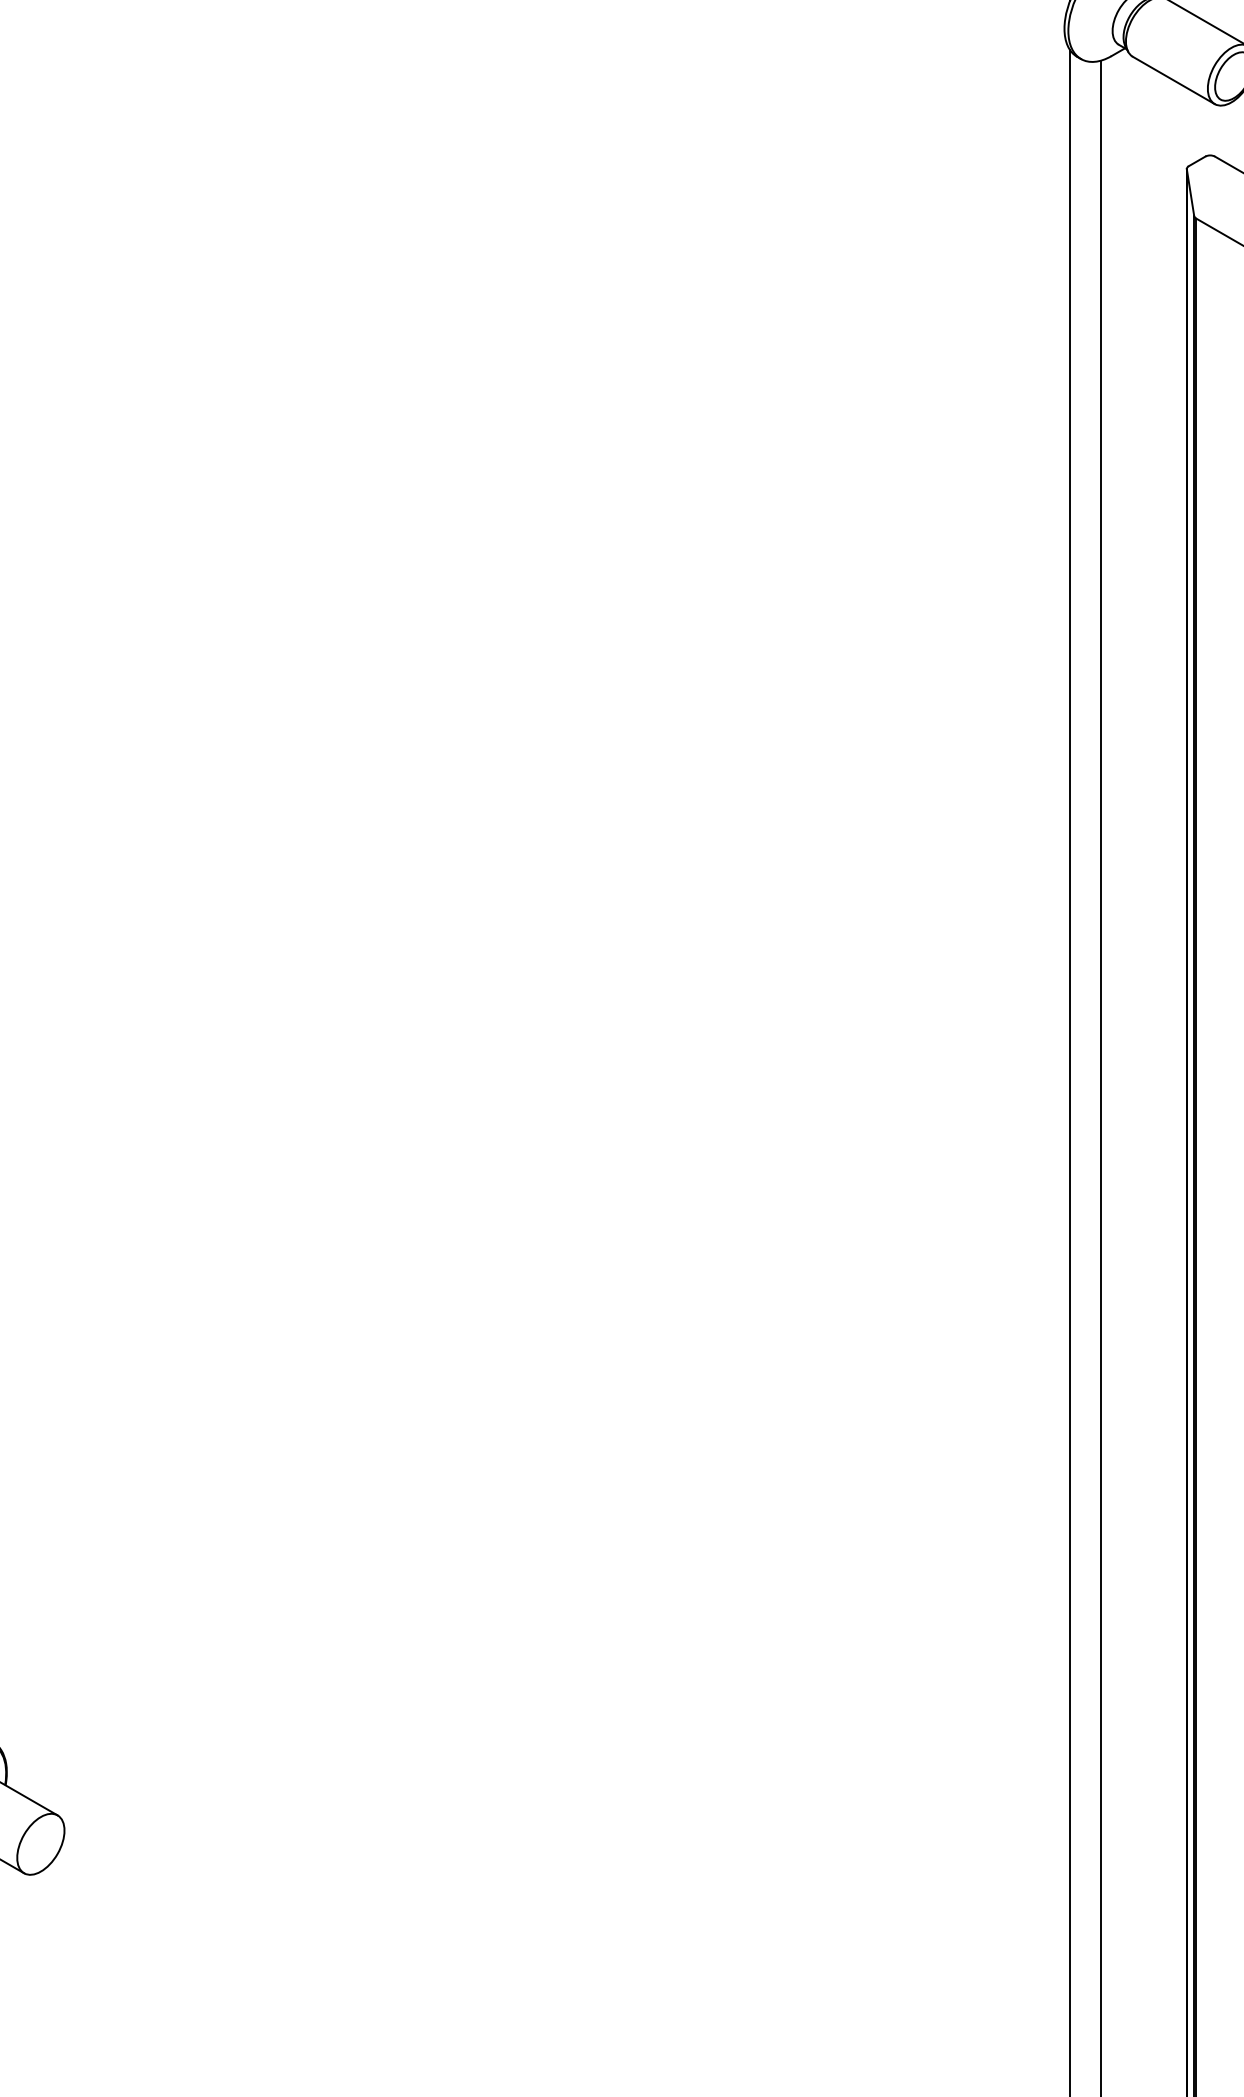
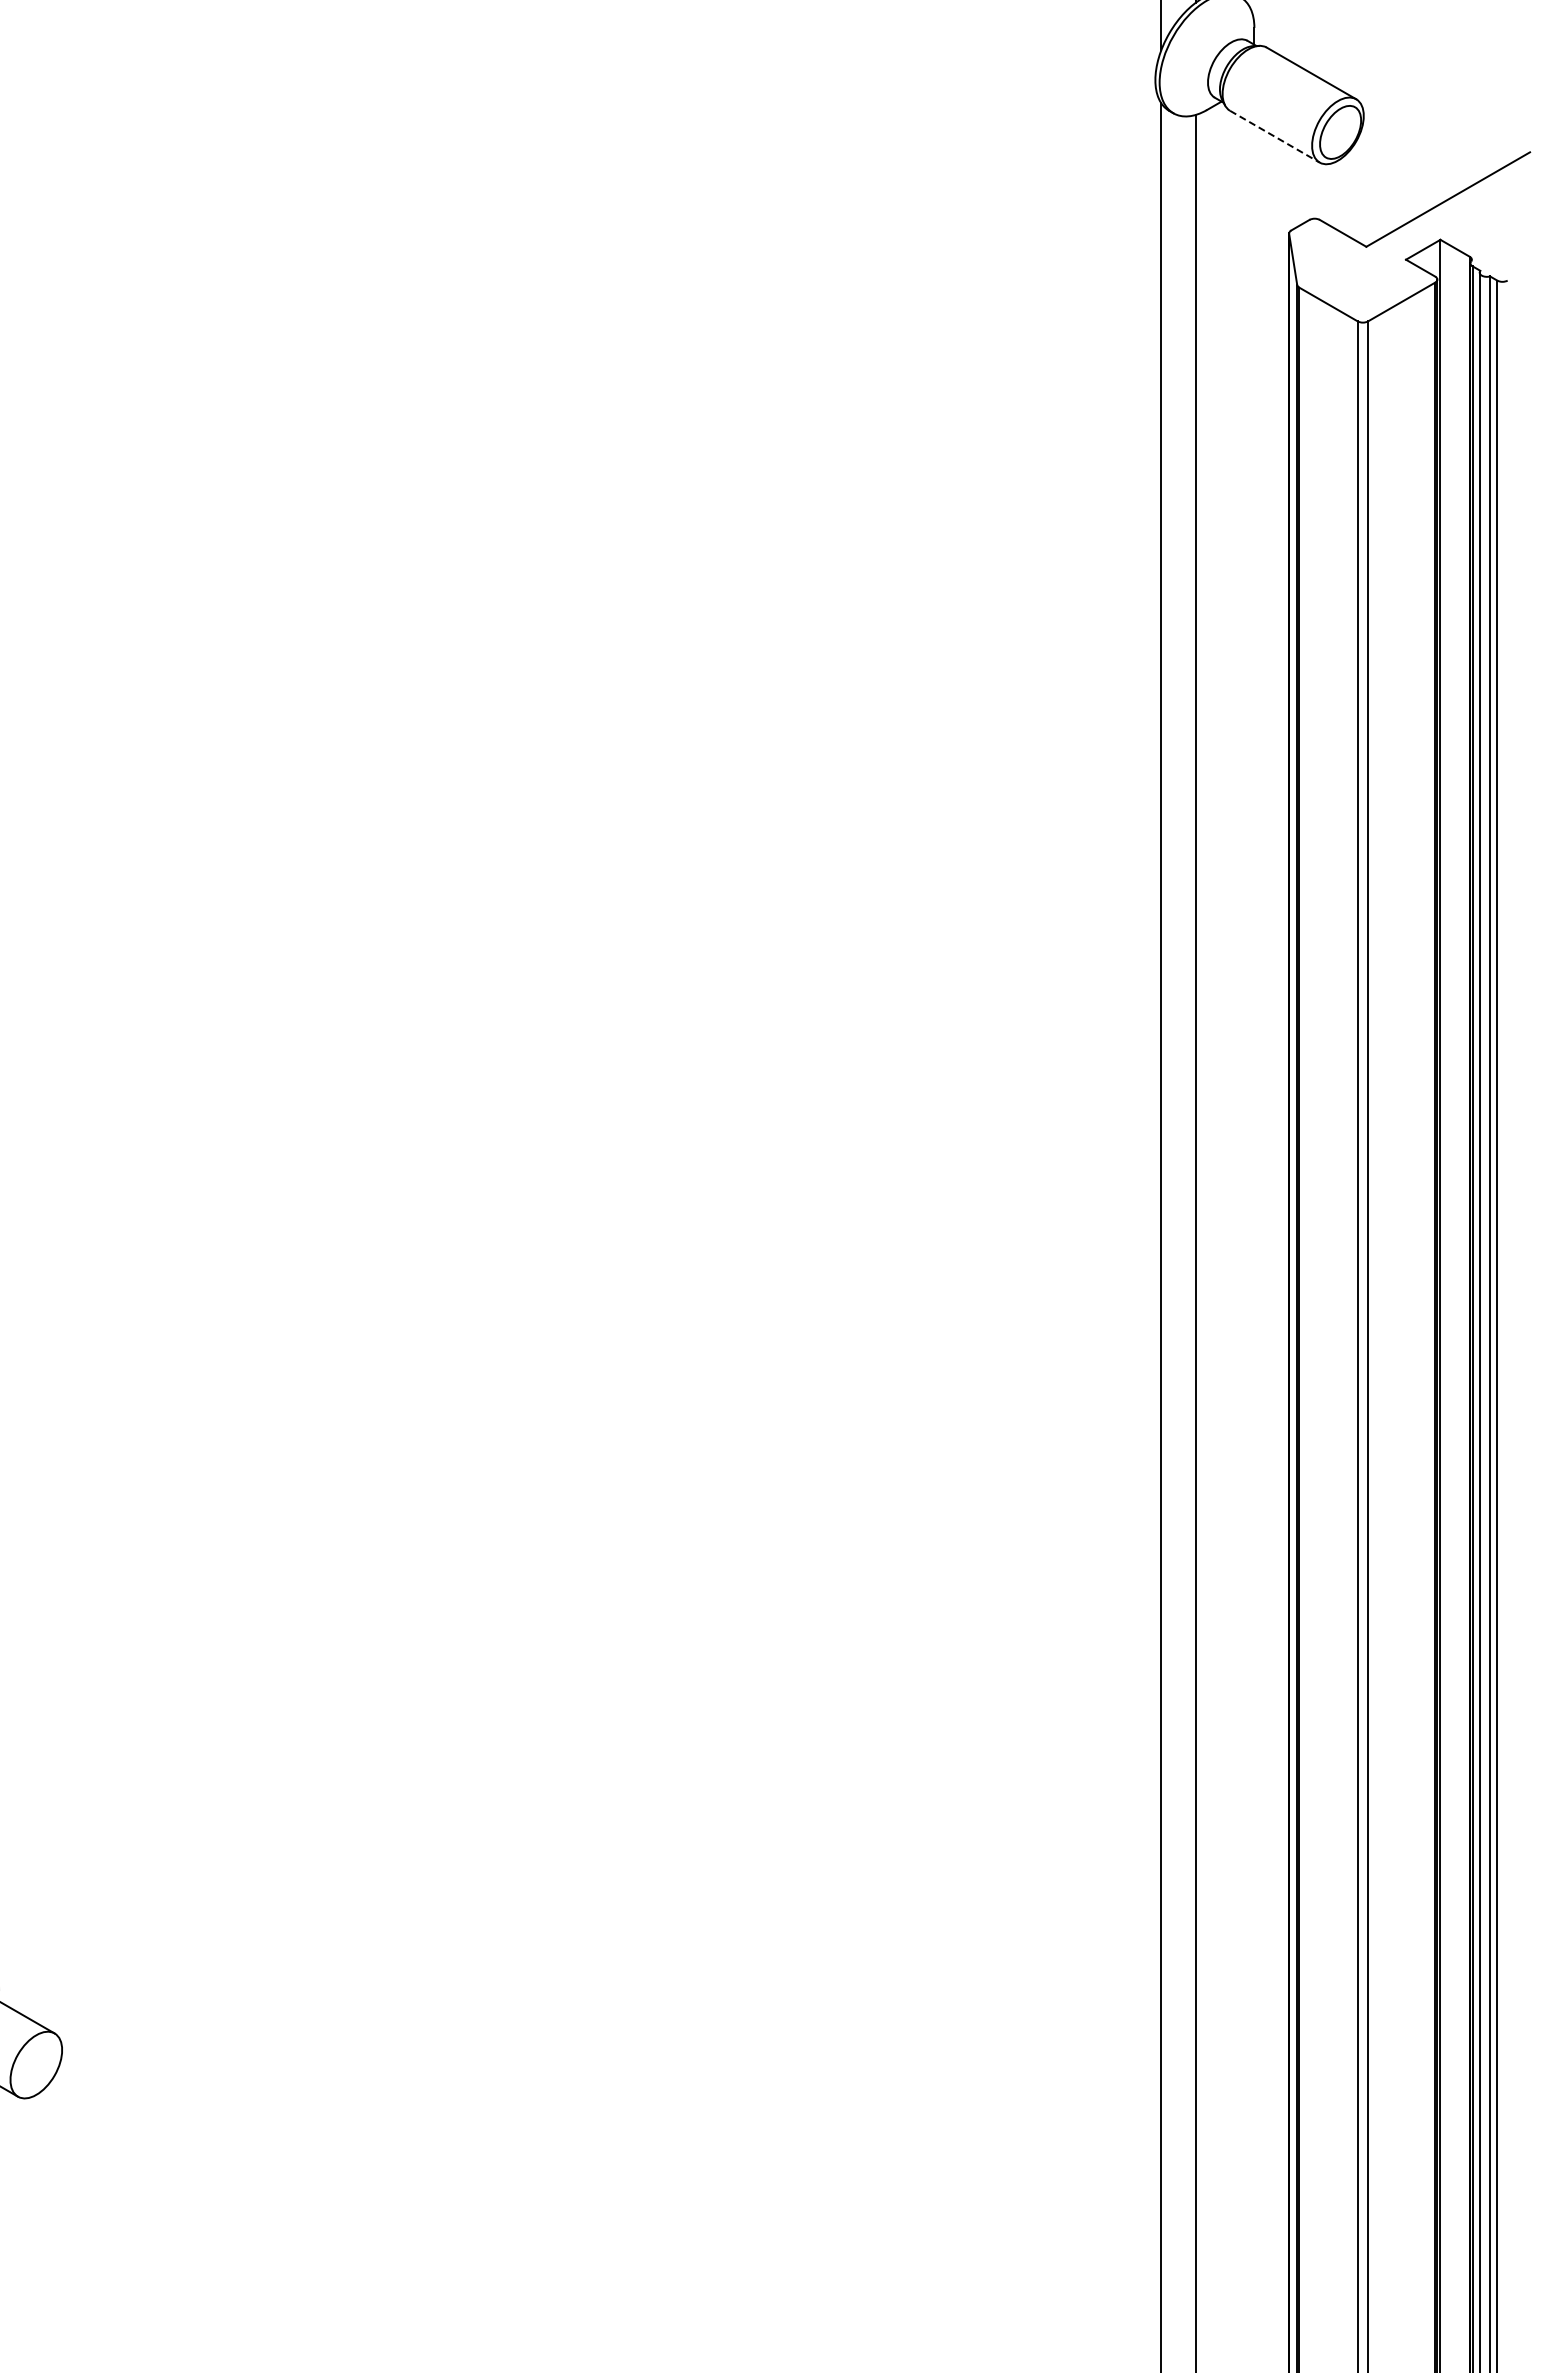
line: (1173, 80) -> (1274, 136), solid -> dashed

